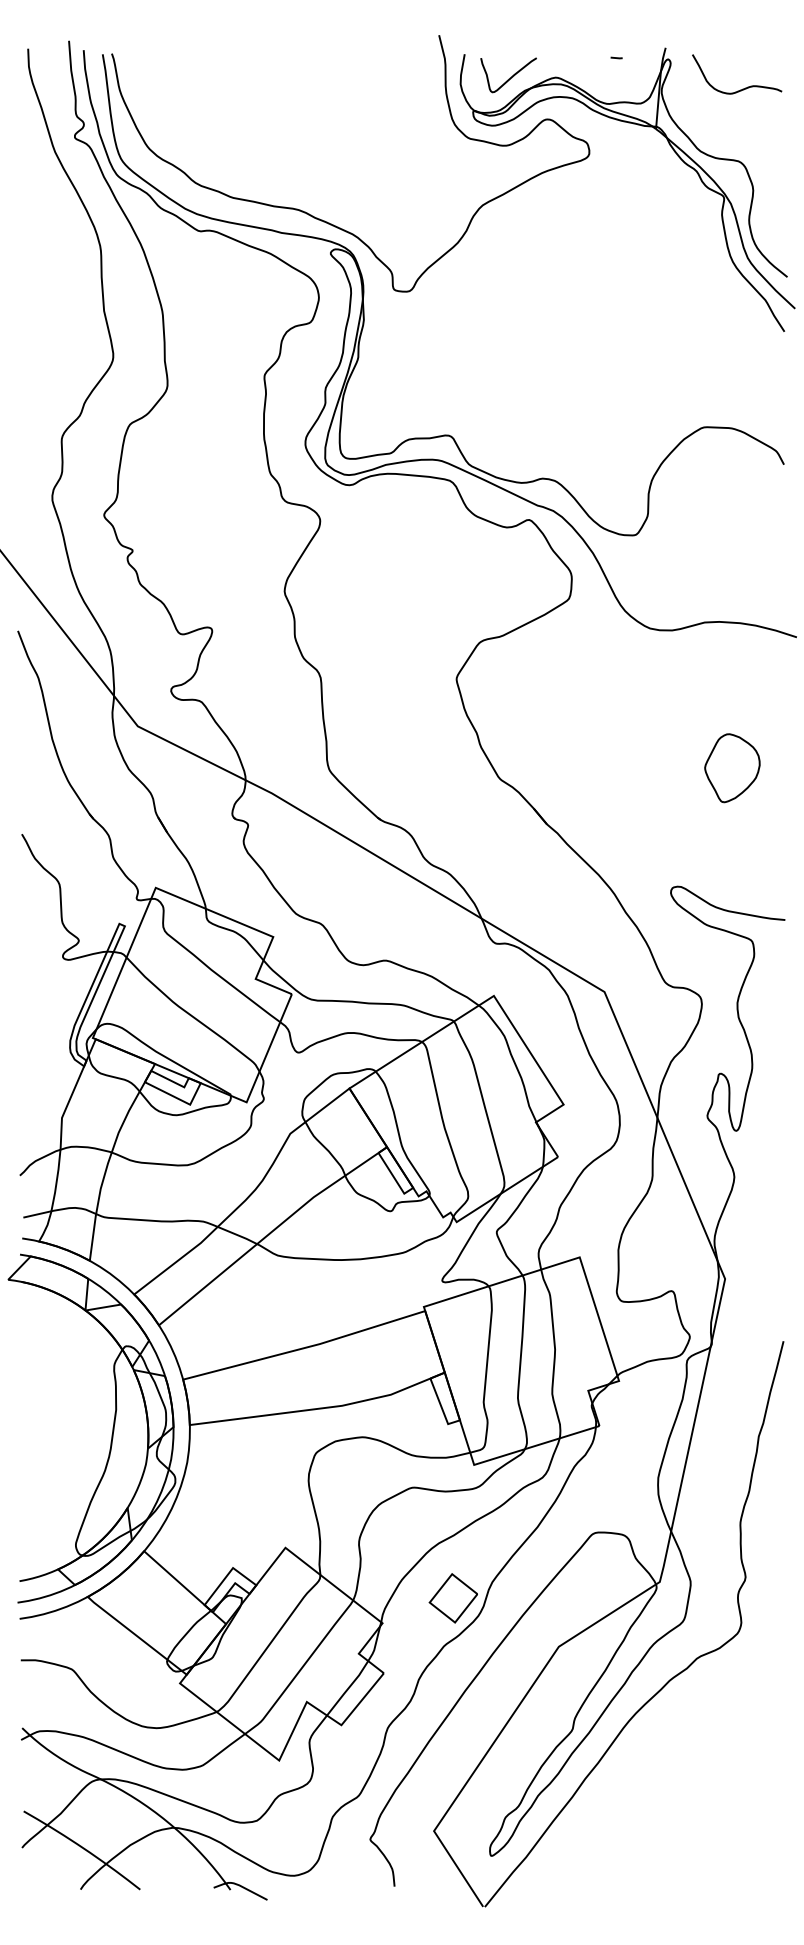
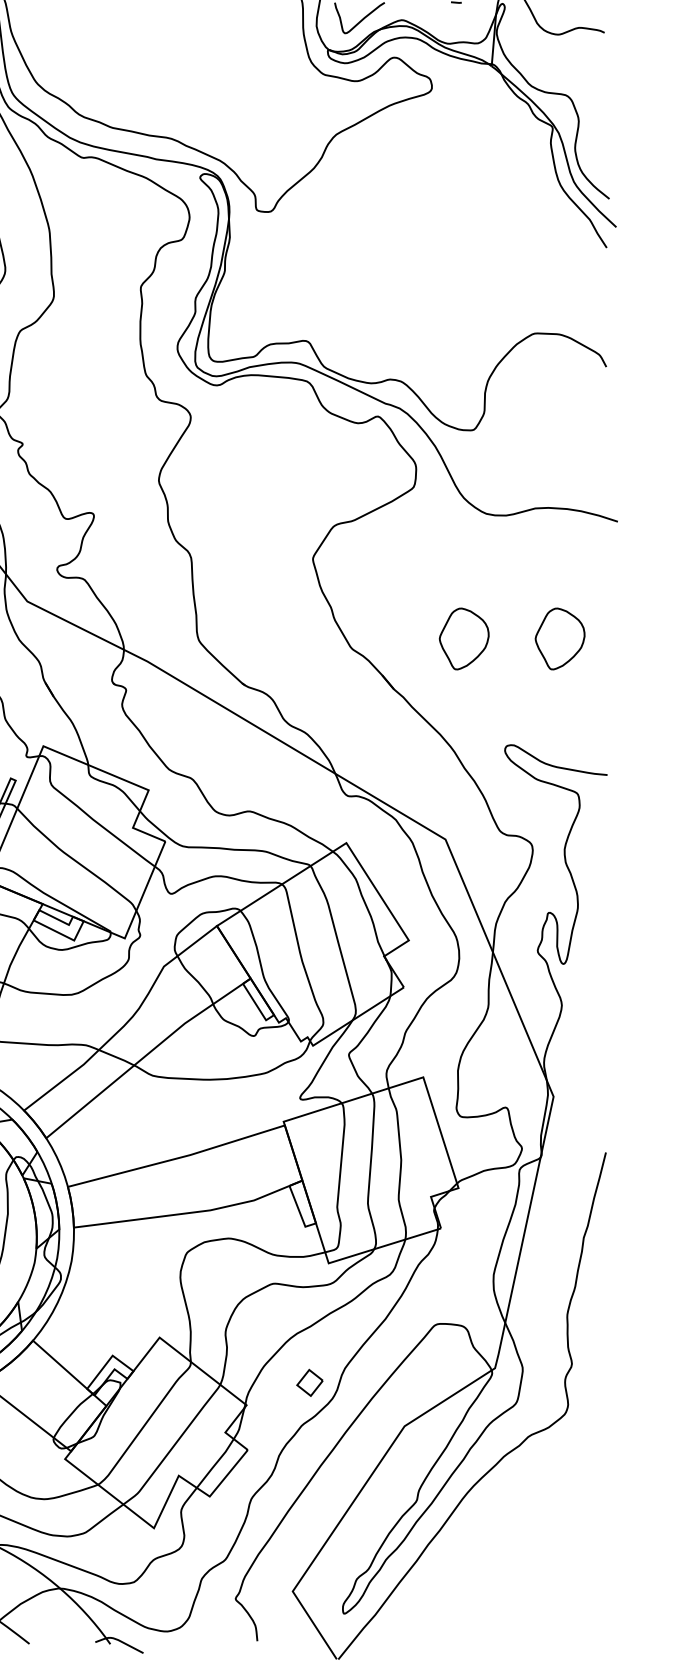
part: (625, 768) -> (464, 639), added
part: (452, 1598) -> (309, 1383), size x0.6

